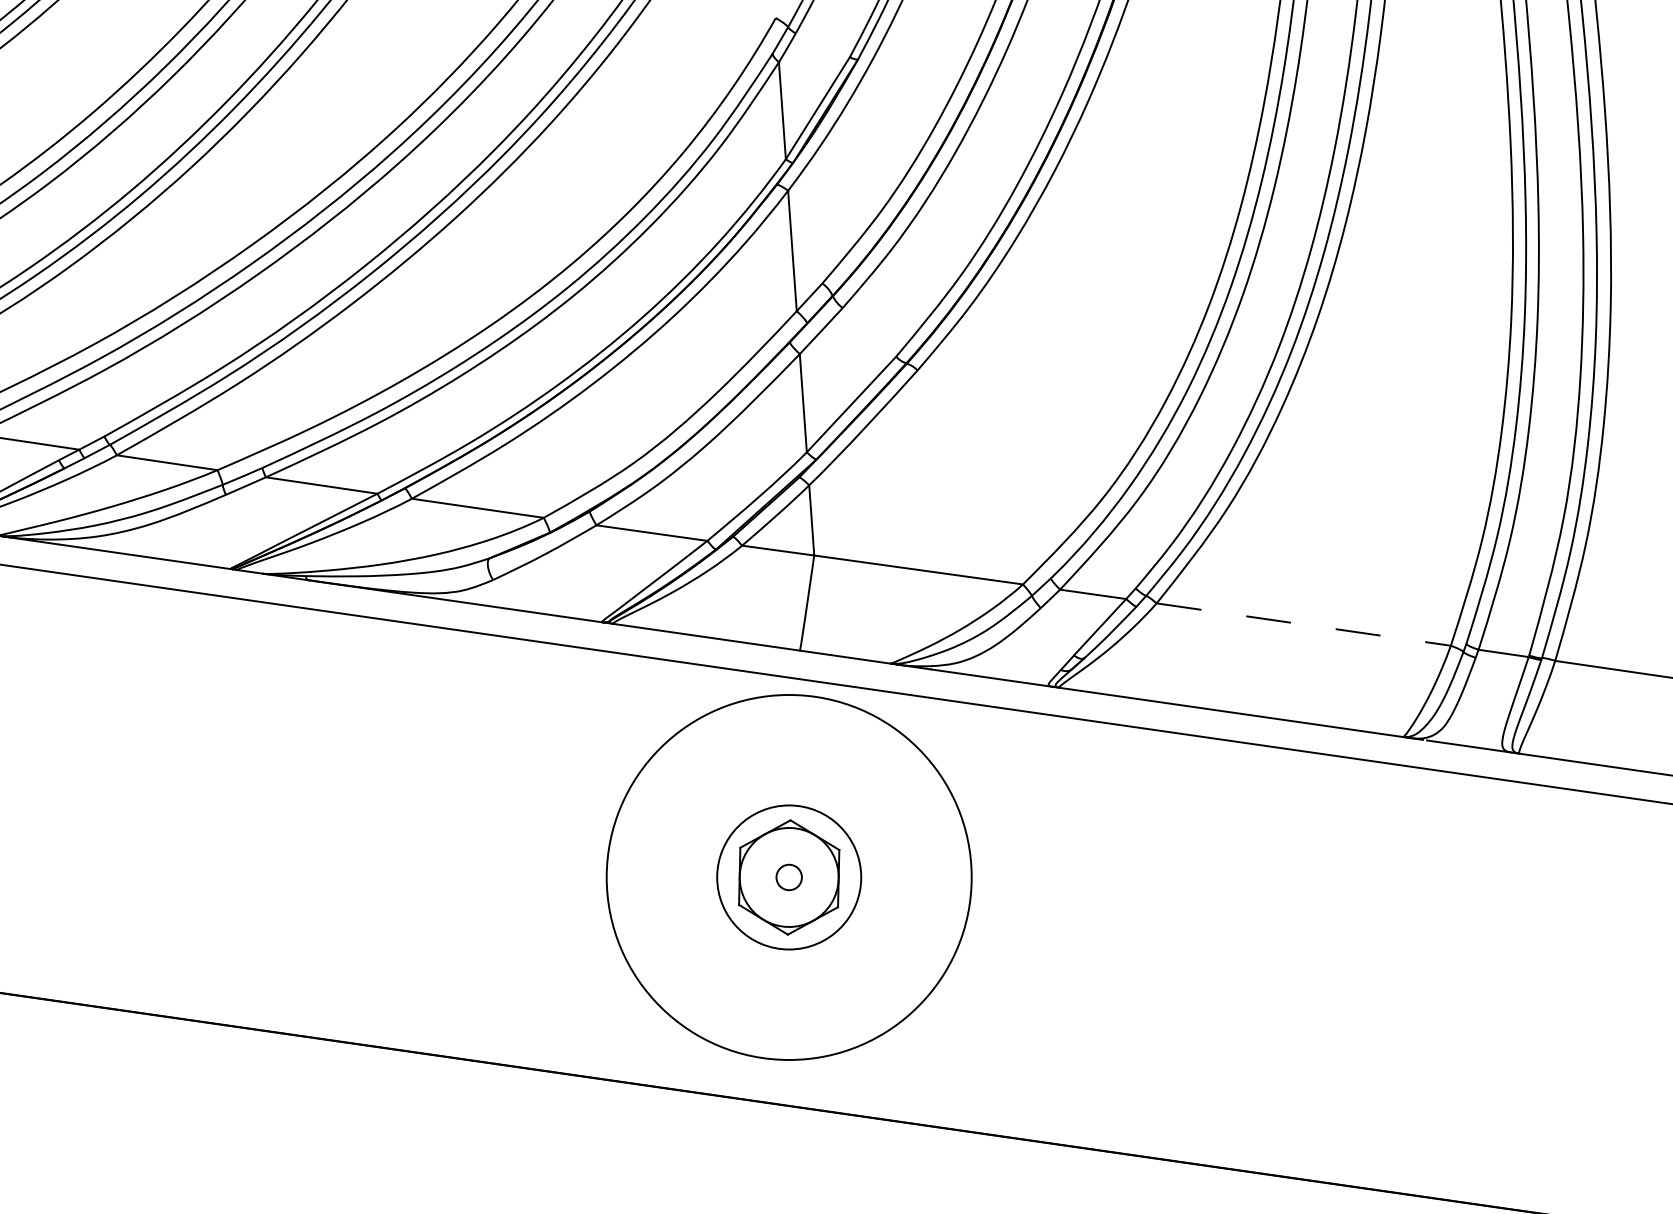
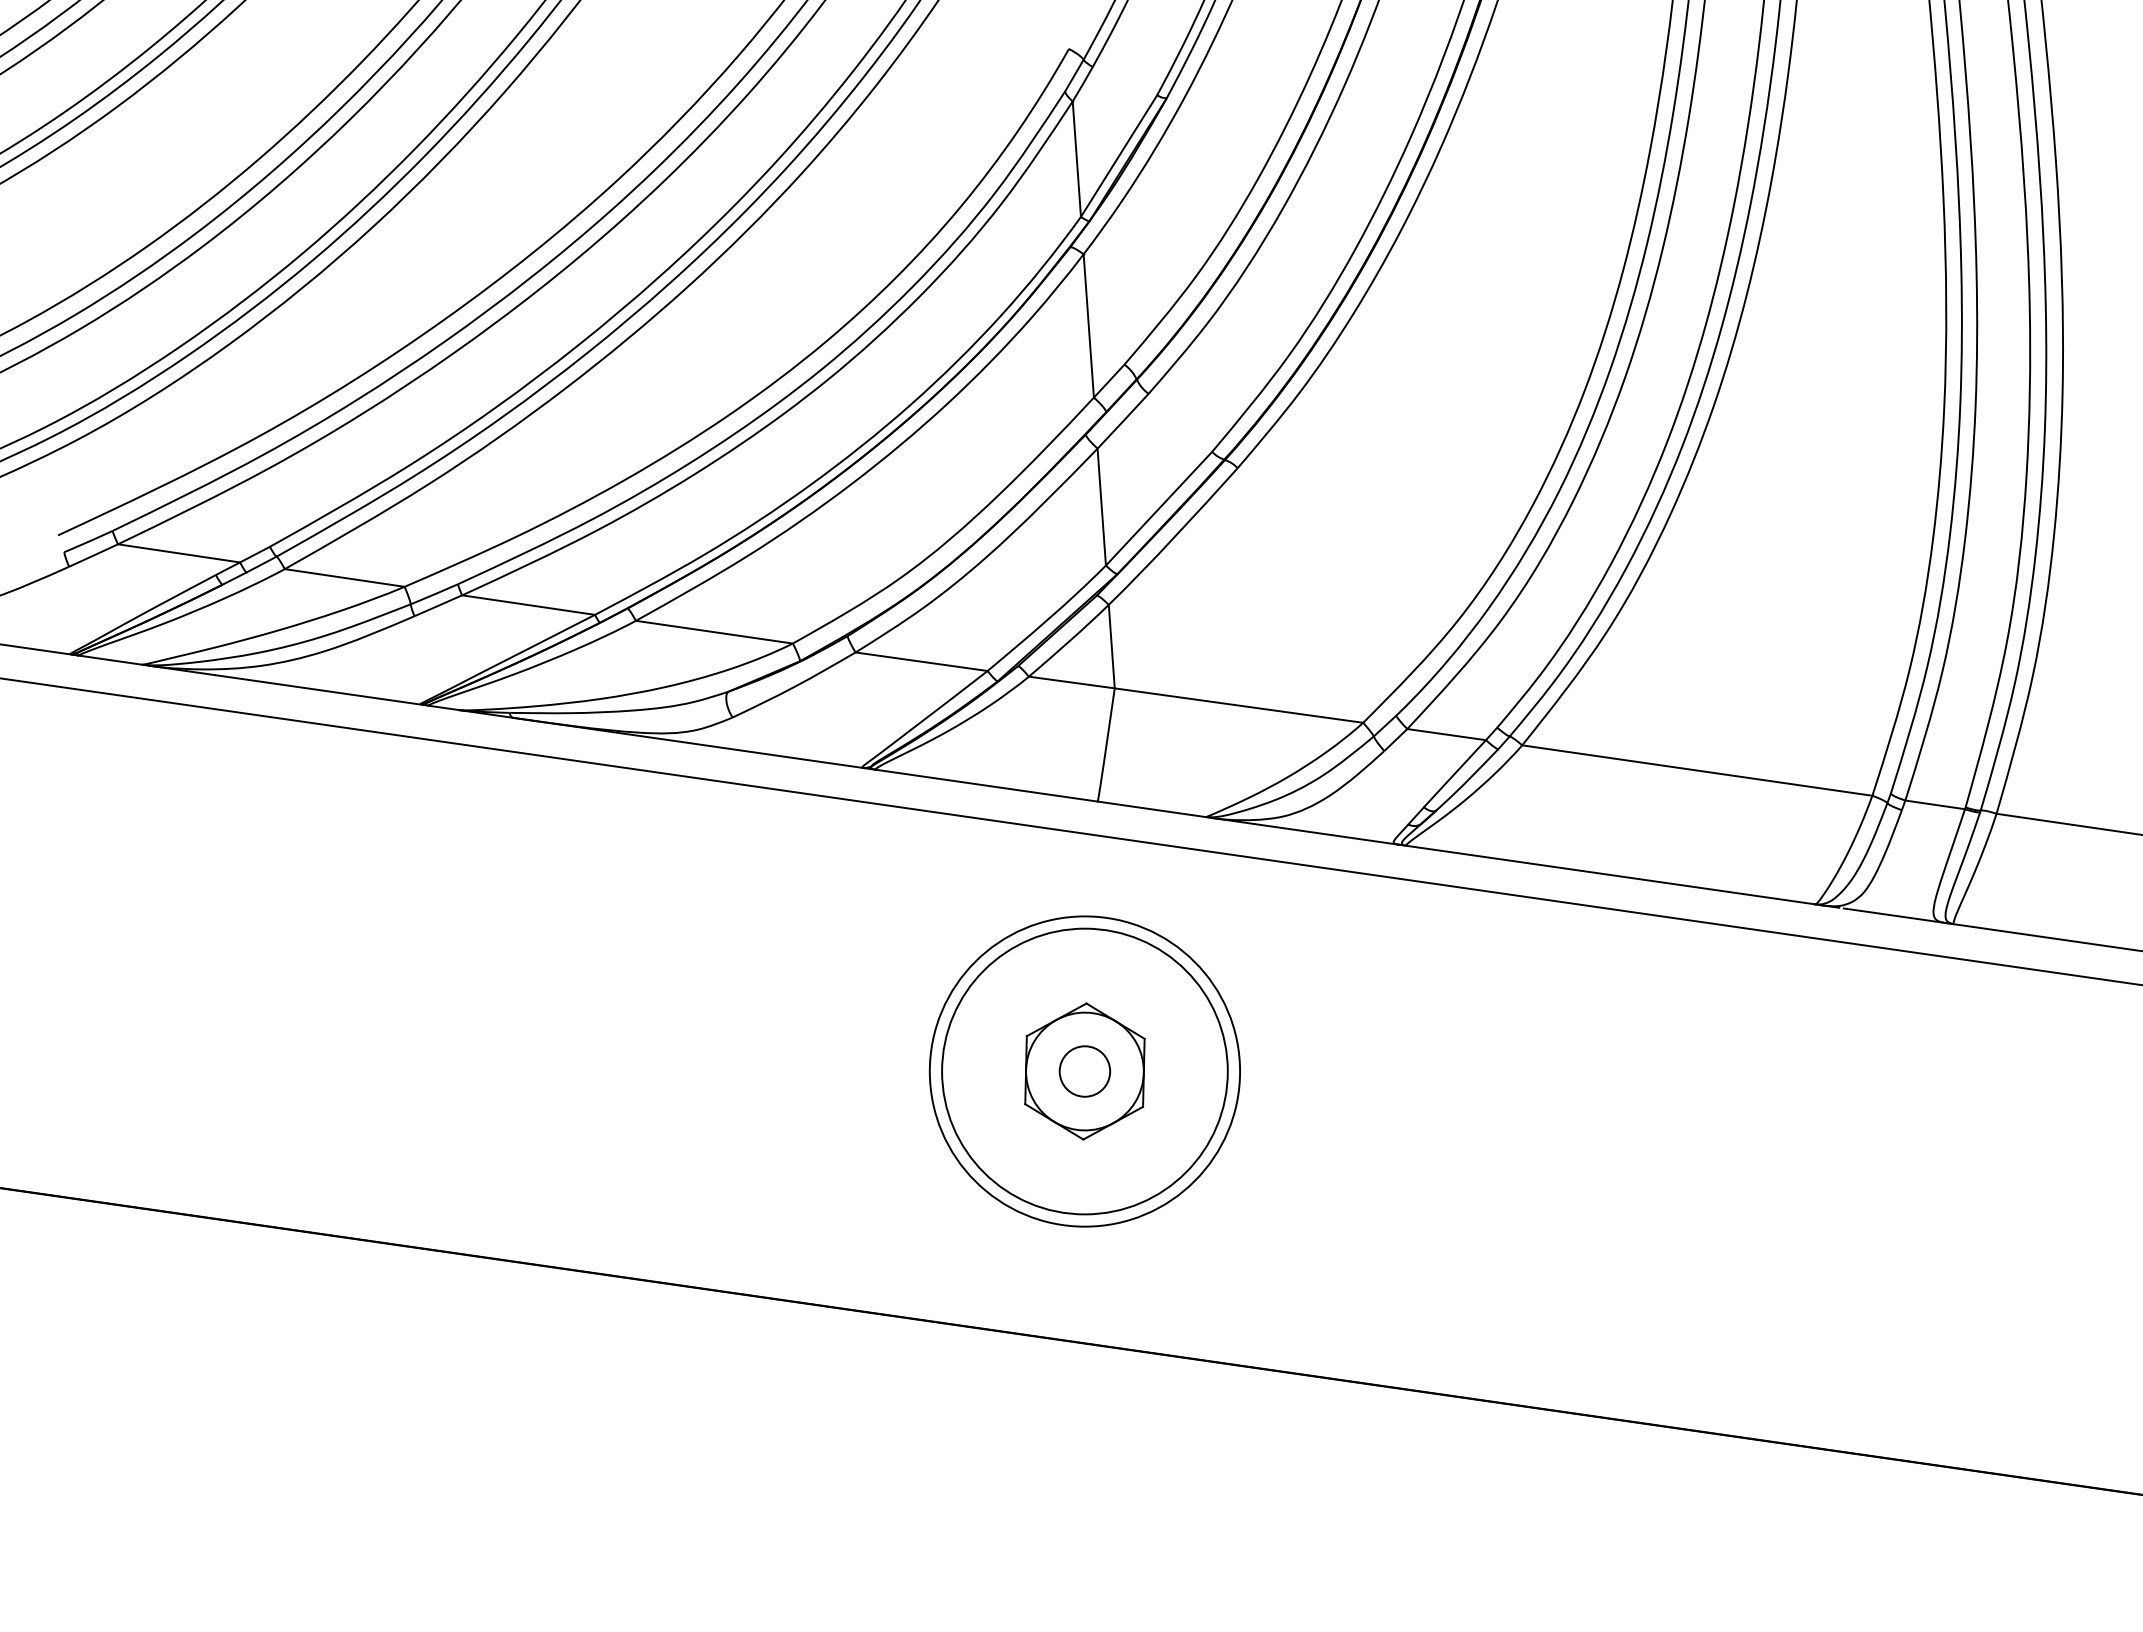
line: (1303, 624) -> (1697, 770), dashed -> solid
circle: (788, 877) -> (1084, 1071), size x0.71
circle: (788, 877) -> (1084, 1071), size x1.67
circle: (788, 877) -> (1084, 1071), size x1.67

